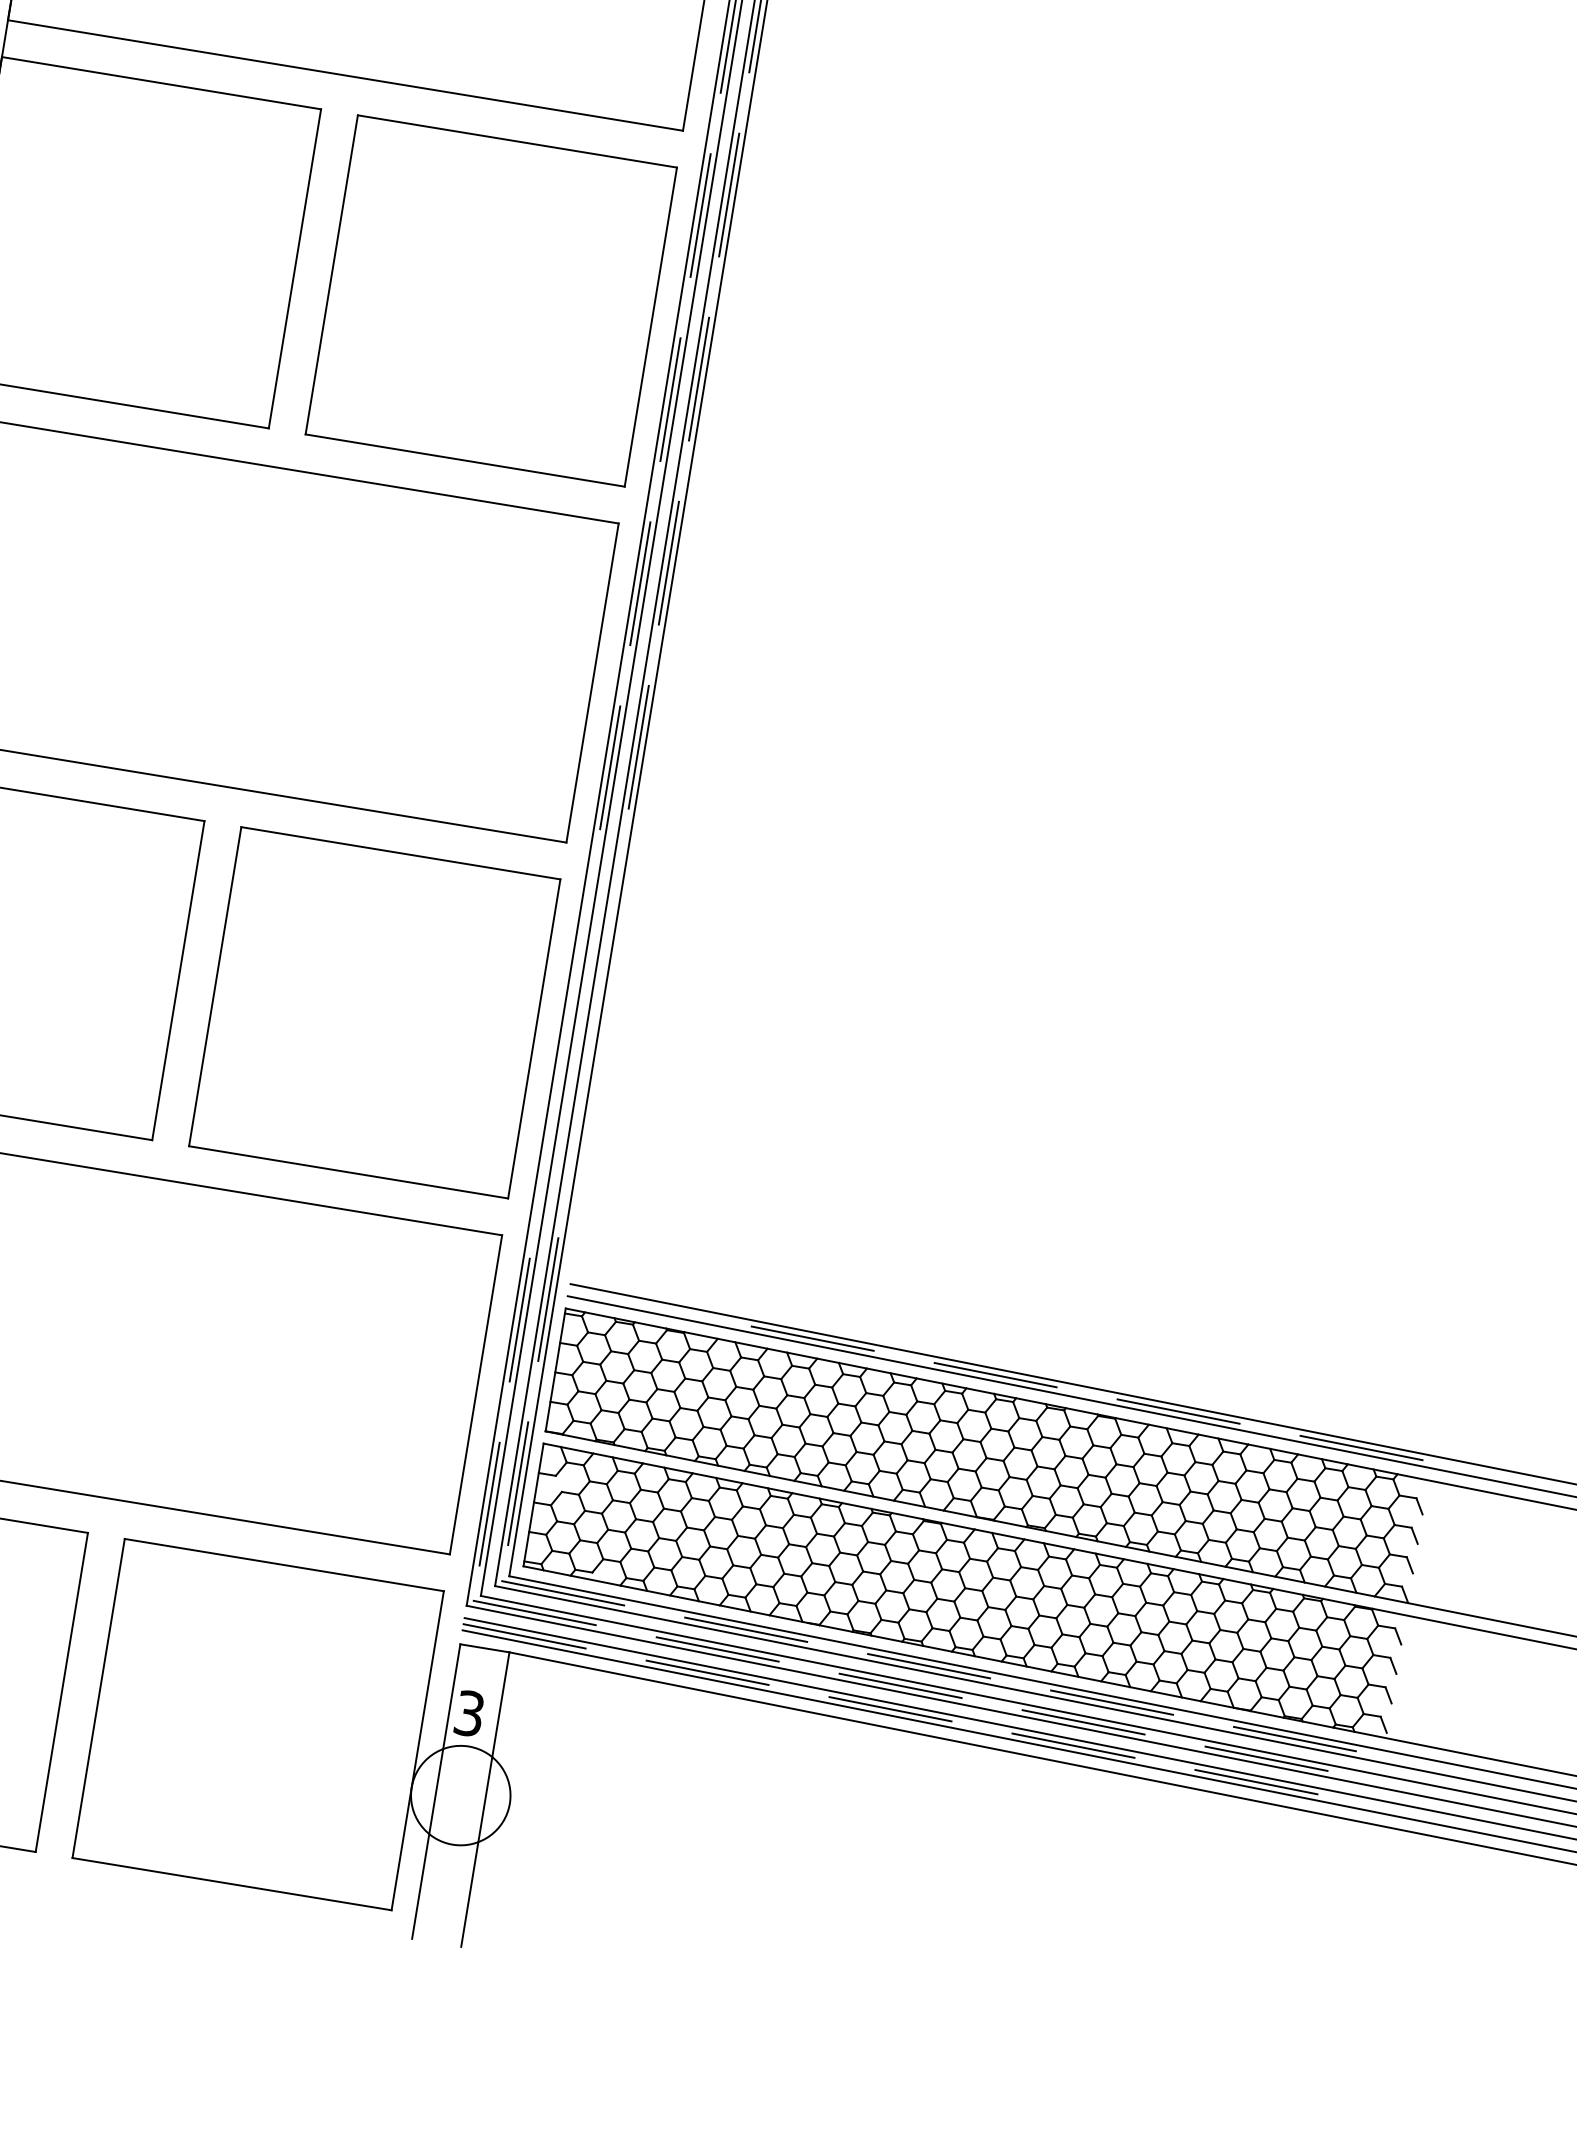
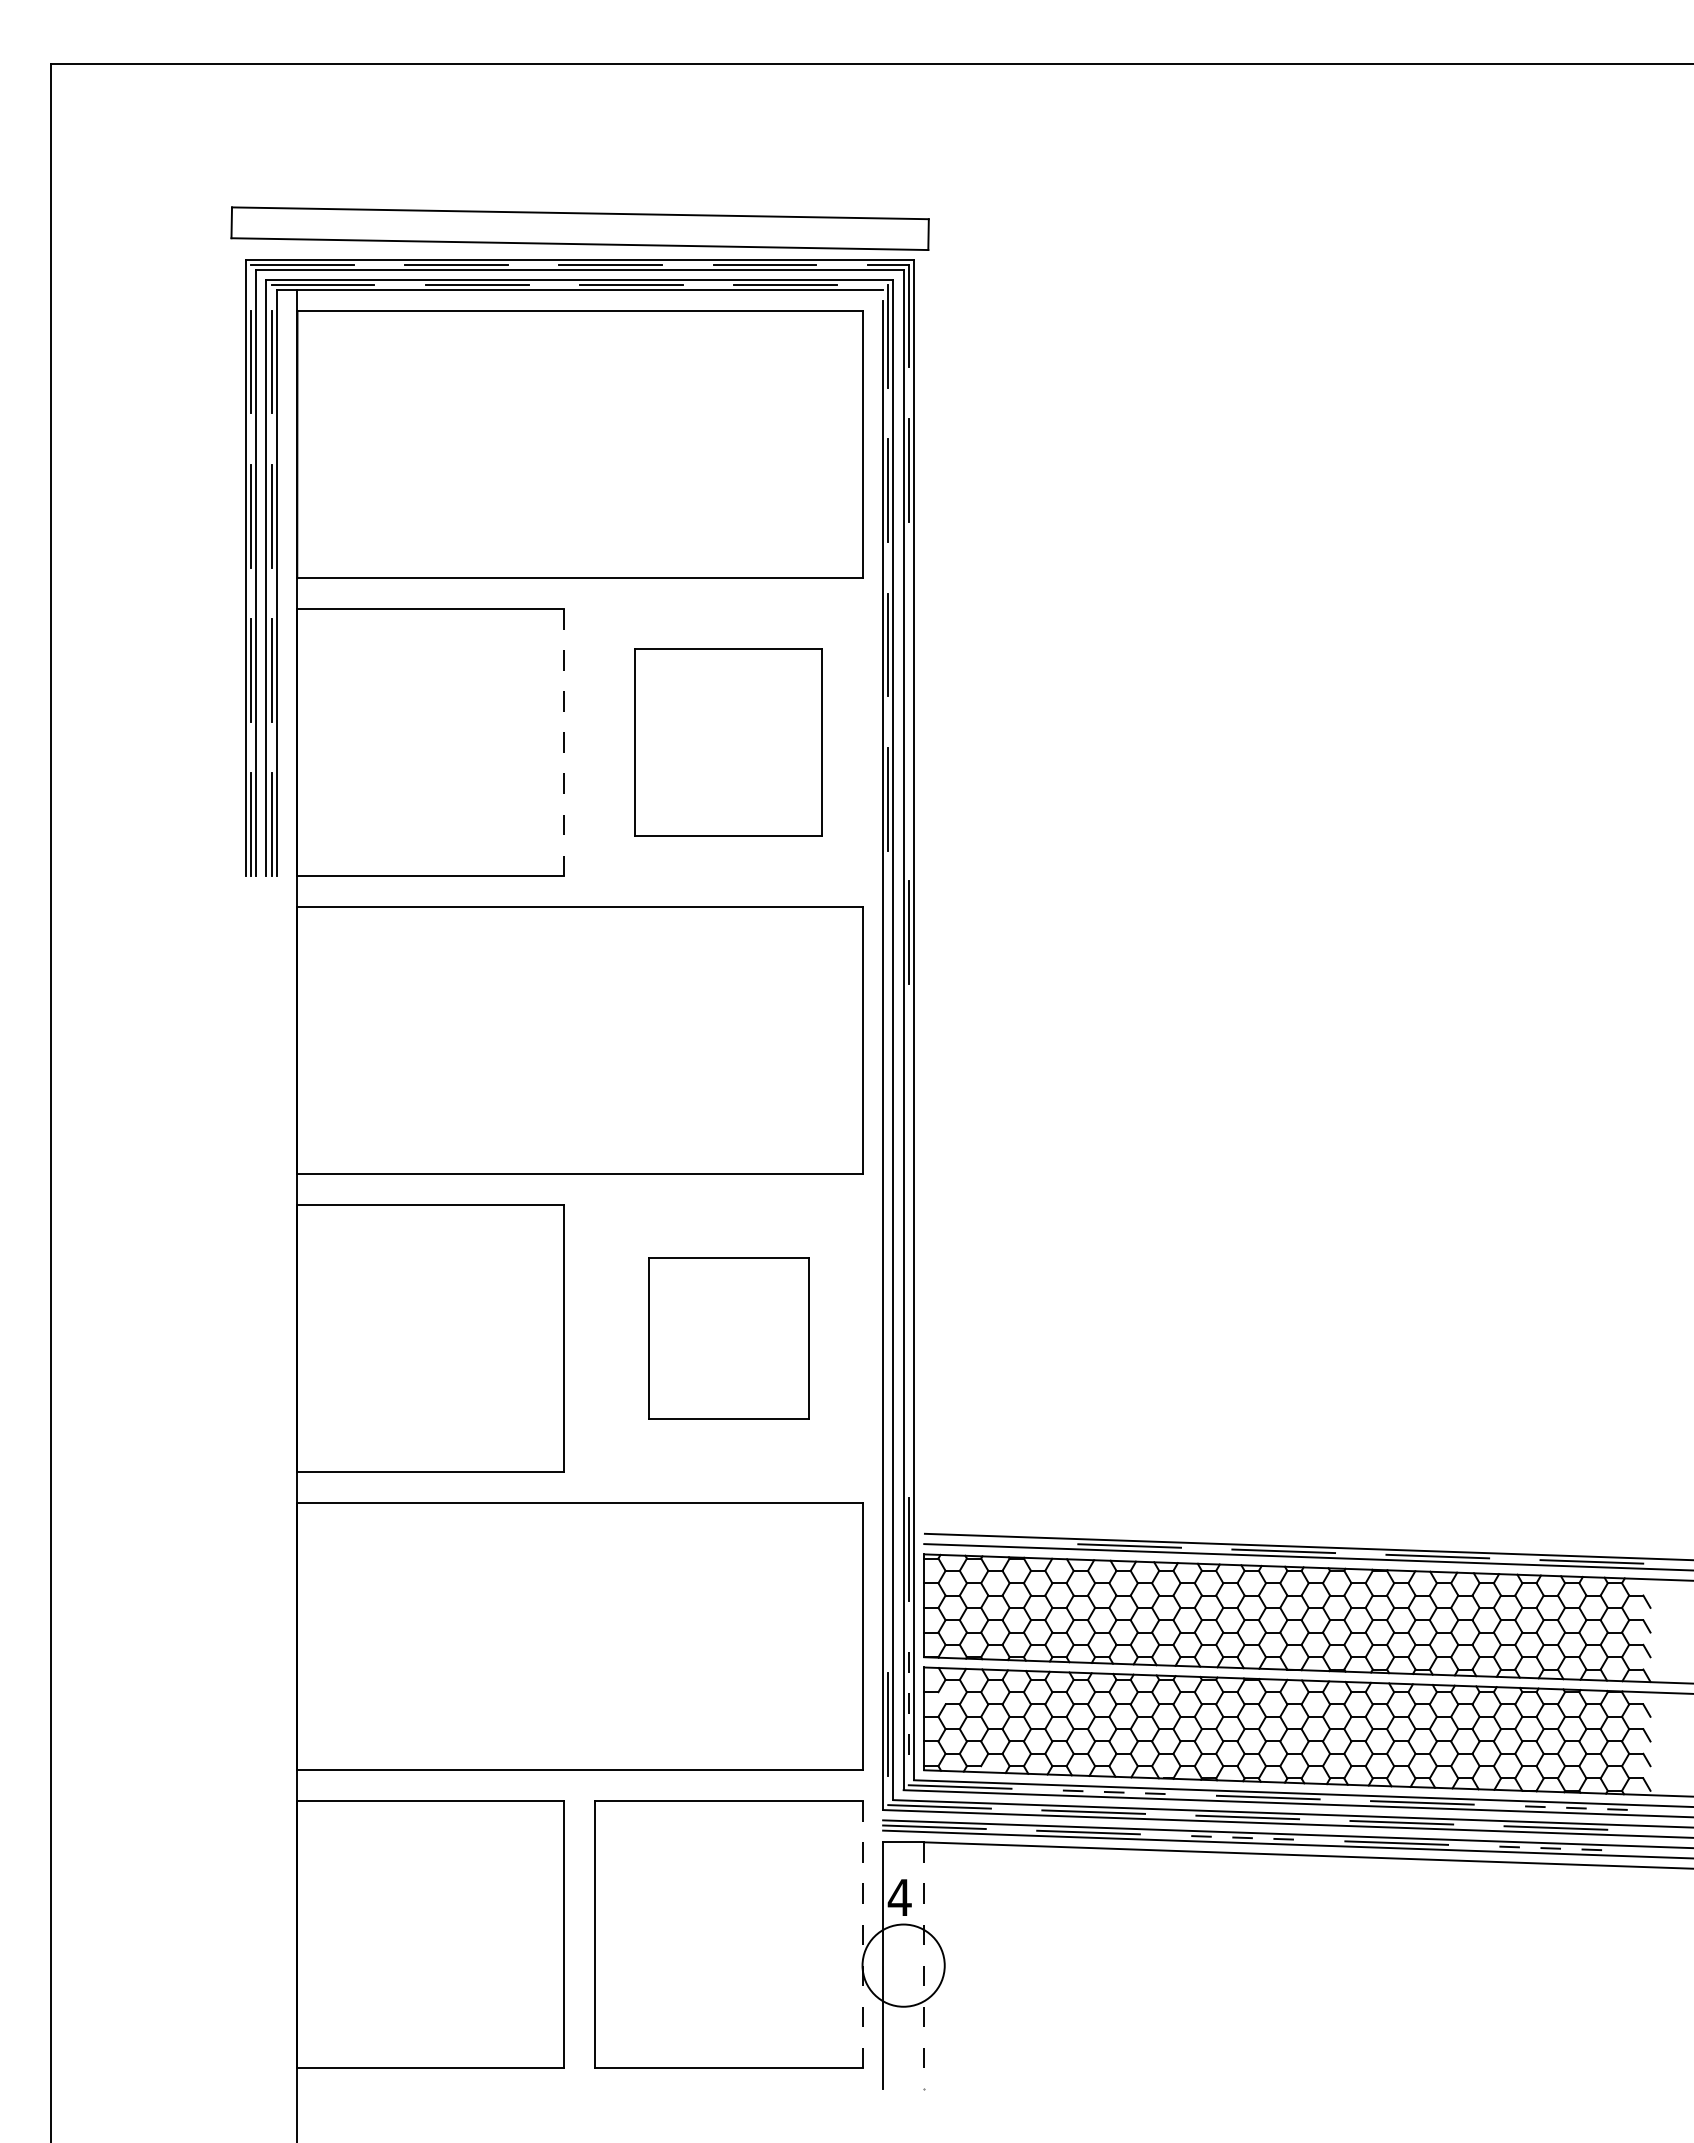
line: (728, 195) -> (908, 624), removed
line: (294, 268) -> (564, 742), solid -> dashed
part: (490, 300) -> (728, 742), size x0.7
line: (698, 378) -> (908, 778), removed
line: (640, 582) -> (888, 952), removed
line: (638, 746) -> (908, 1086), removed
line: (610, 767) -> (888, 1107), removed
part: (374, 1012) -> (728, 1338), size x0.6
line: (520, 1319) -> (888, 1569), removed
line: (517, 1484) -> (908, 1704), solid -> dashed
line: (746, 1630) -> (1114, 1792), solid -> dashed
line: (891, 1709) -> (1243, 1837), solid -> dashed
text: (469, 1713) -> (899, 1897), 3 -> 4
line: (1294, 1739) -> (1576, 1808), solid -> dashed
line: (417, 1750) -> (862, 1934), solid -> dashed
line: (1257, 1782) -> (1551, 1848), solid -> dashed
line: (485, 1800) -> (924, 1966), solid -> dashed

